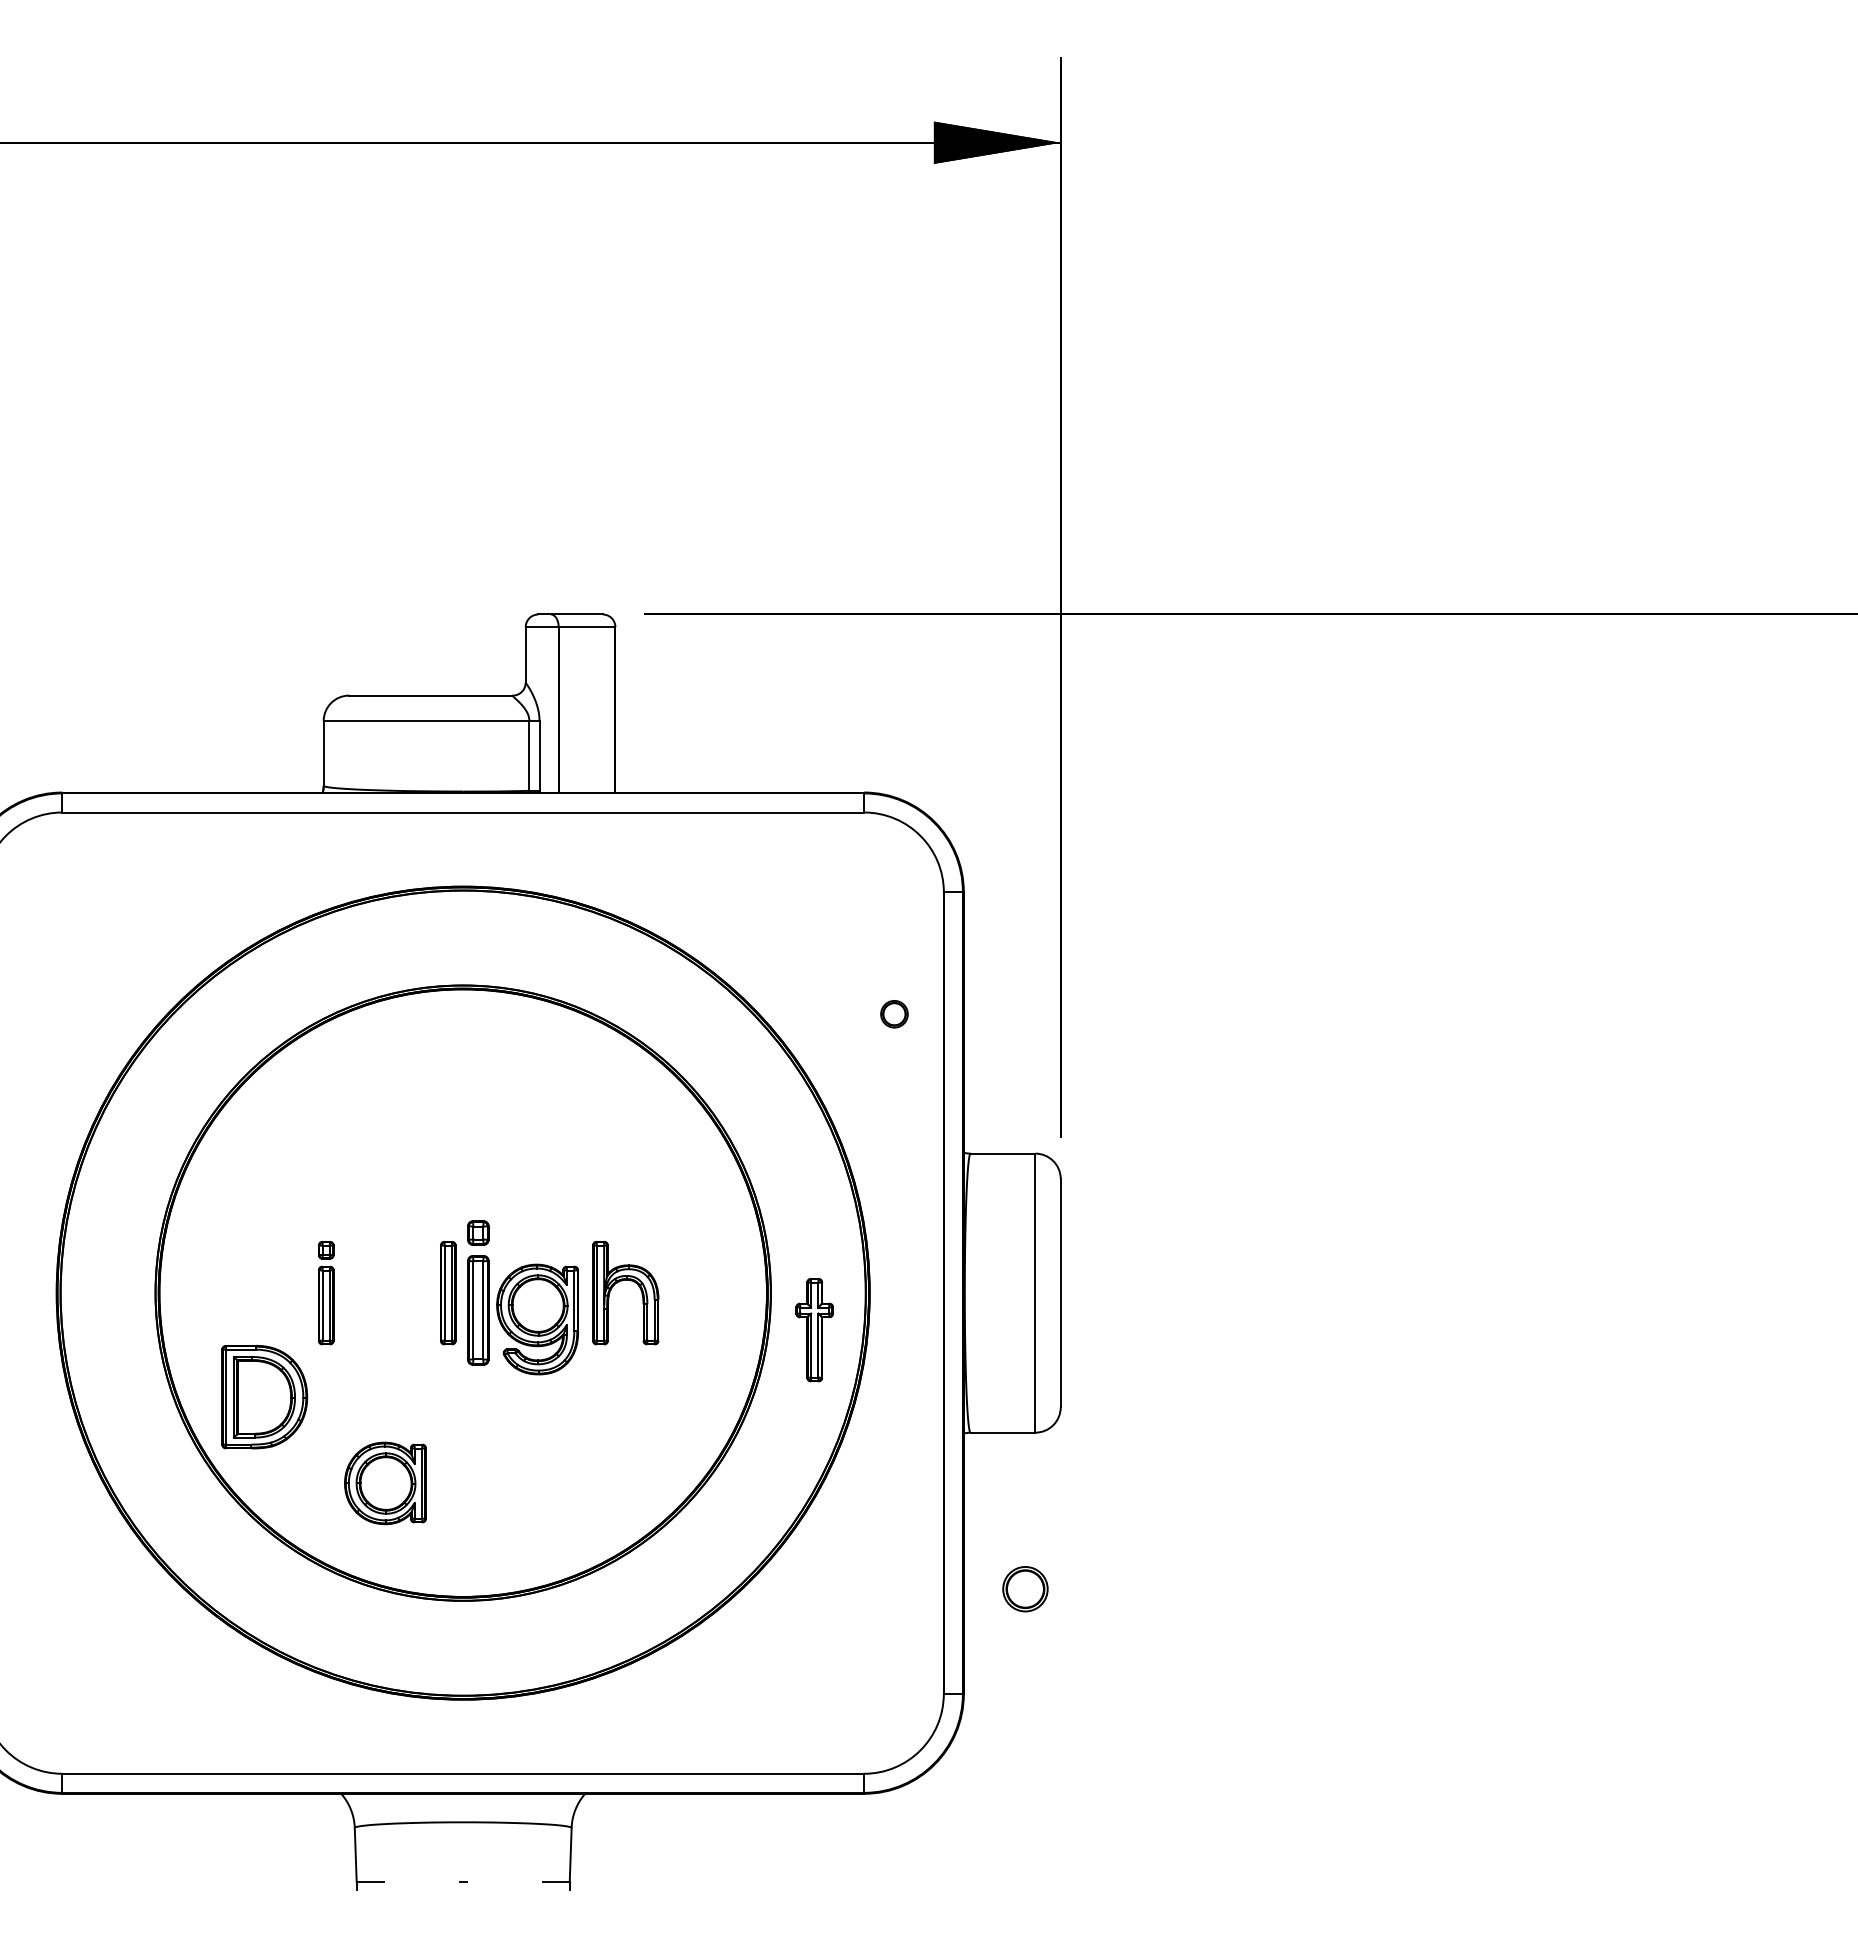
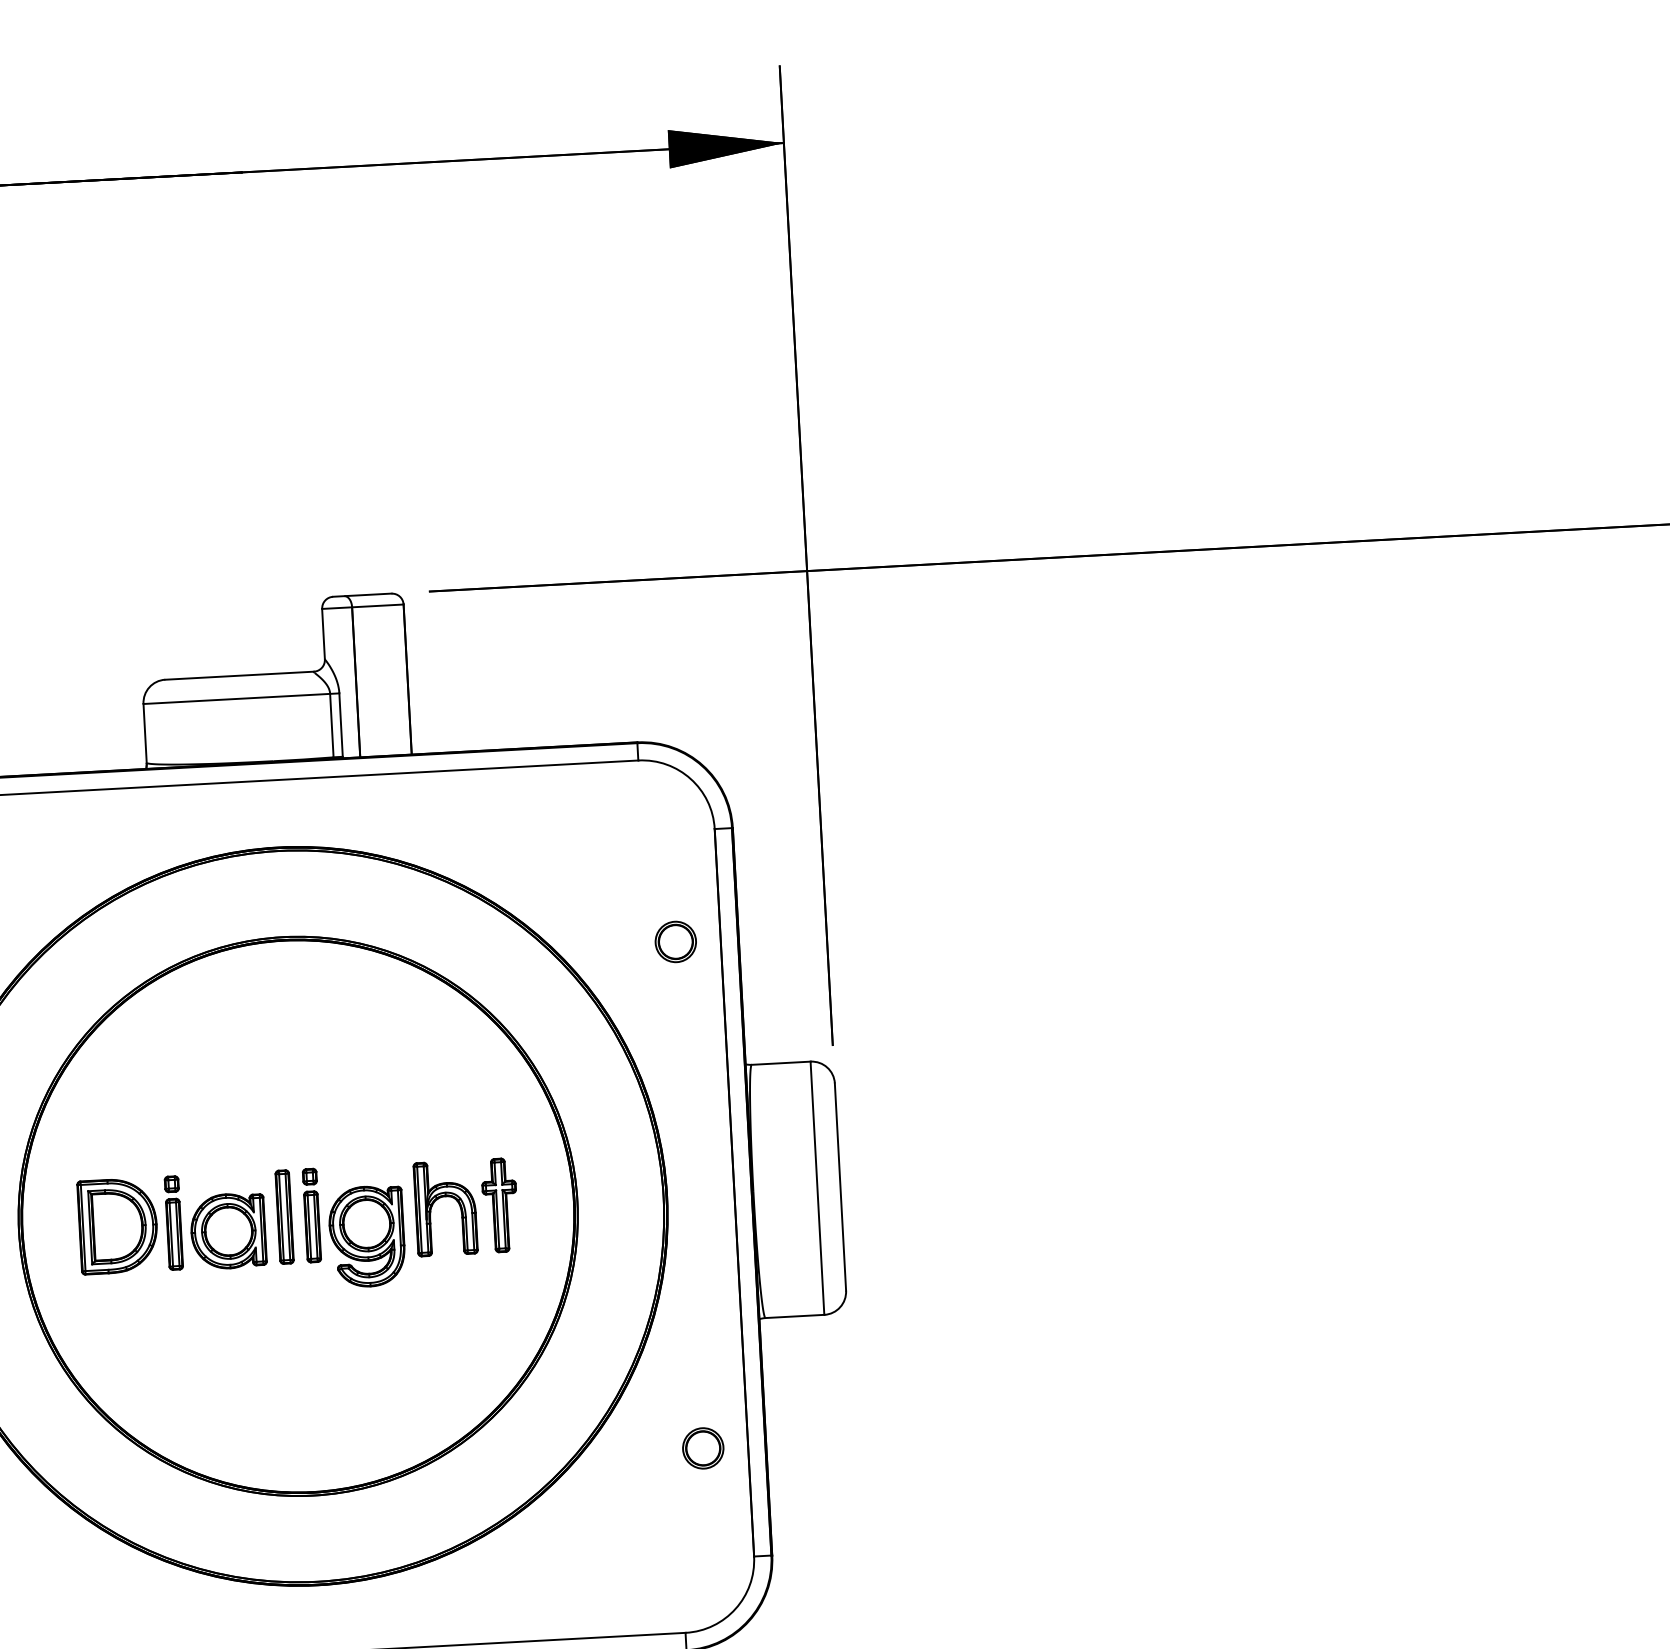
part: (894, 1014) -> (675, 942), size x1.67
part: (478, 1293) -> (312, 1215), size x0.71
part: (814, 1330) -> (499, 1205), moved
part: (264, 1397) -> (117, 1226), moved
part: (385, 1483) -> (228, 1231), moved
part: (1025, 1589) -> (703, 1448), moved

